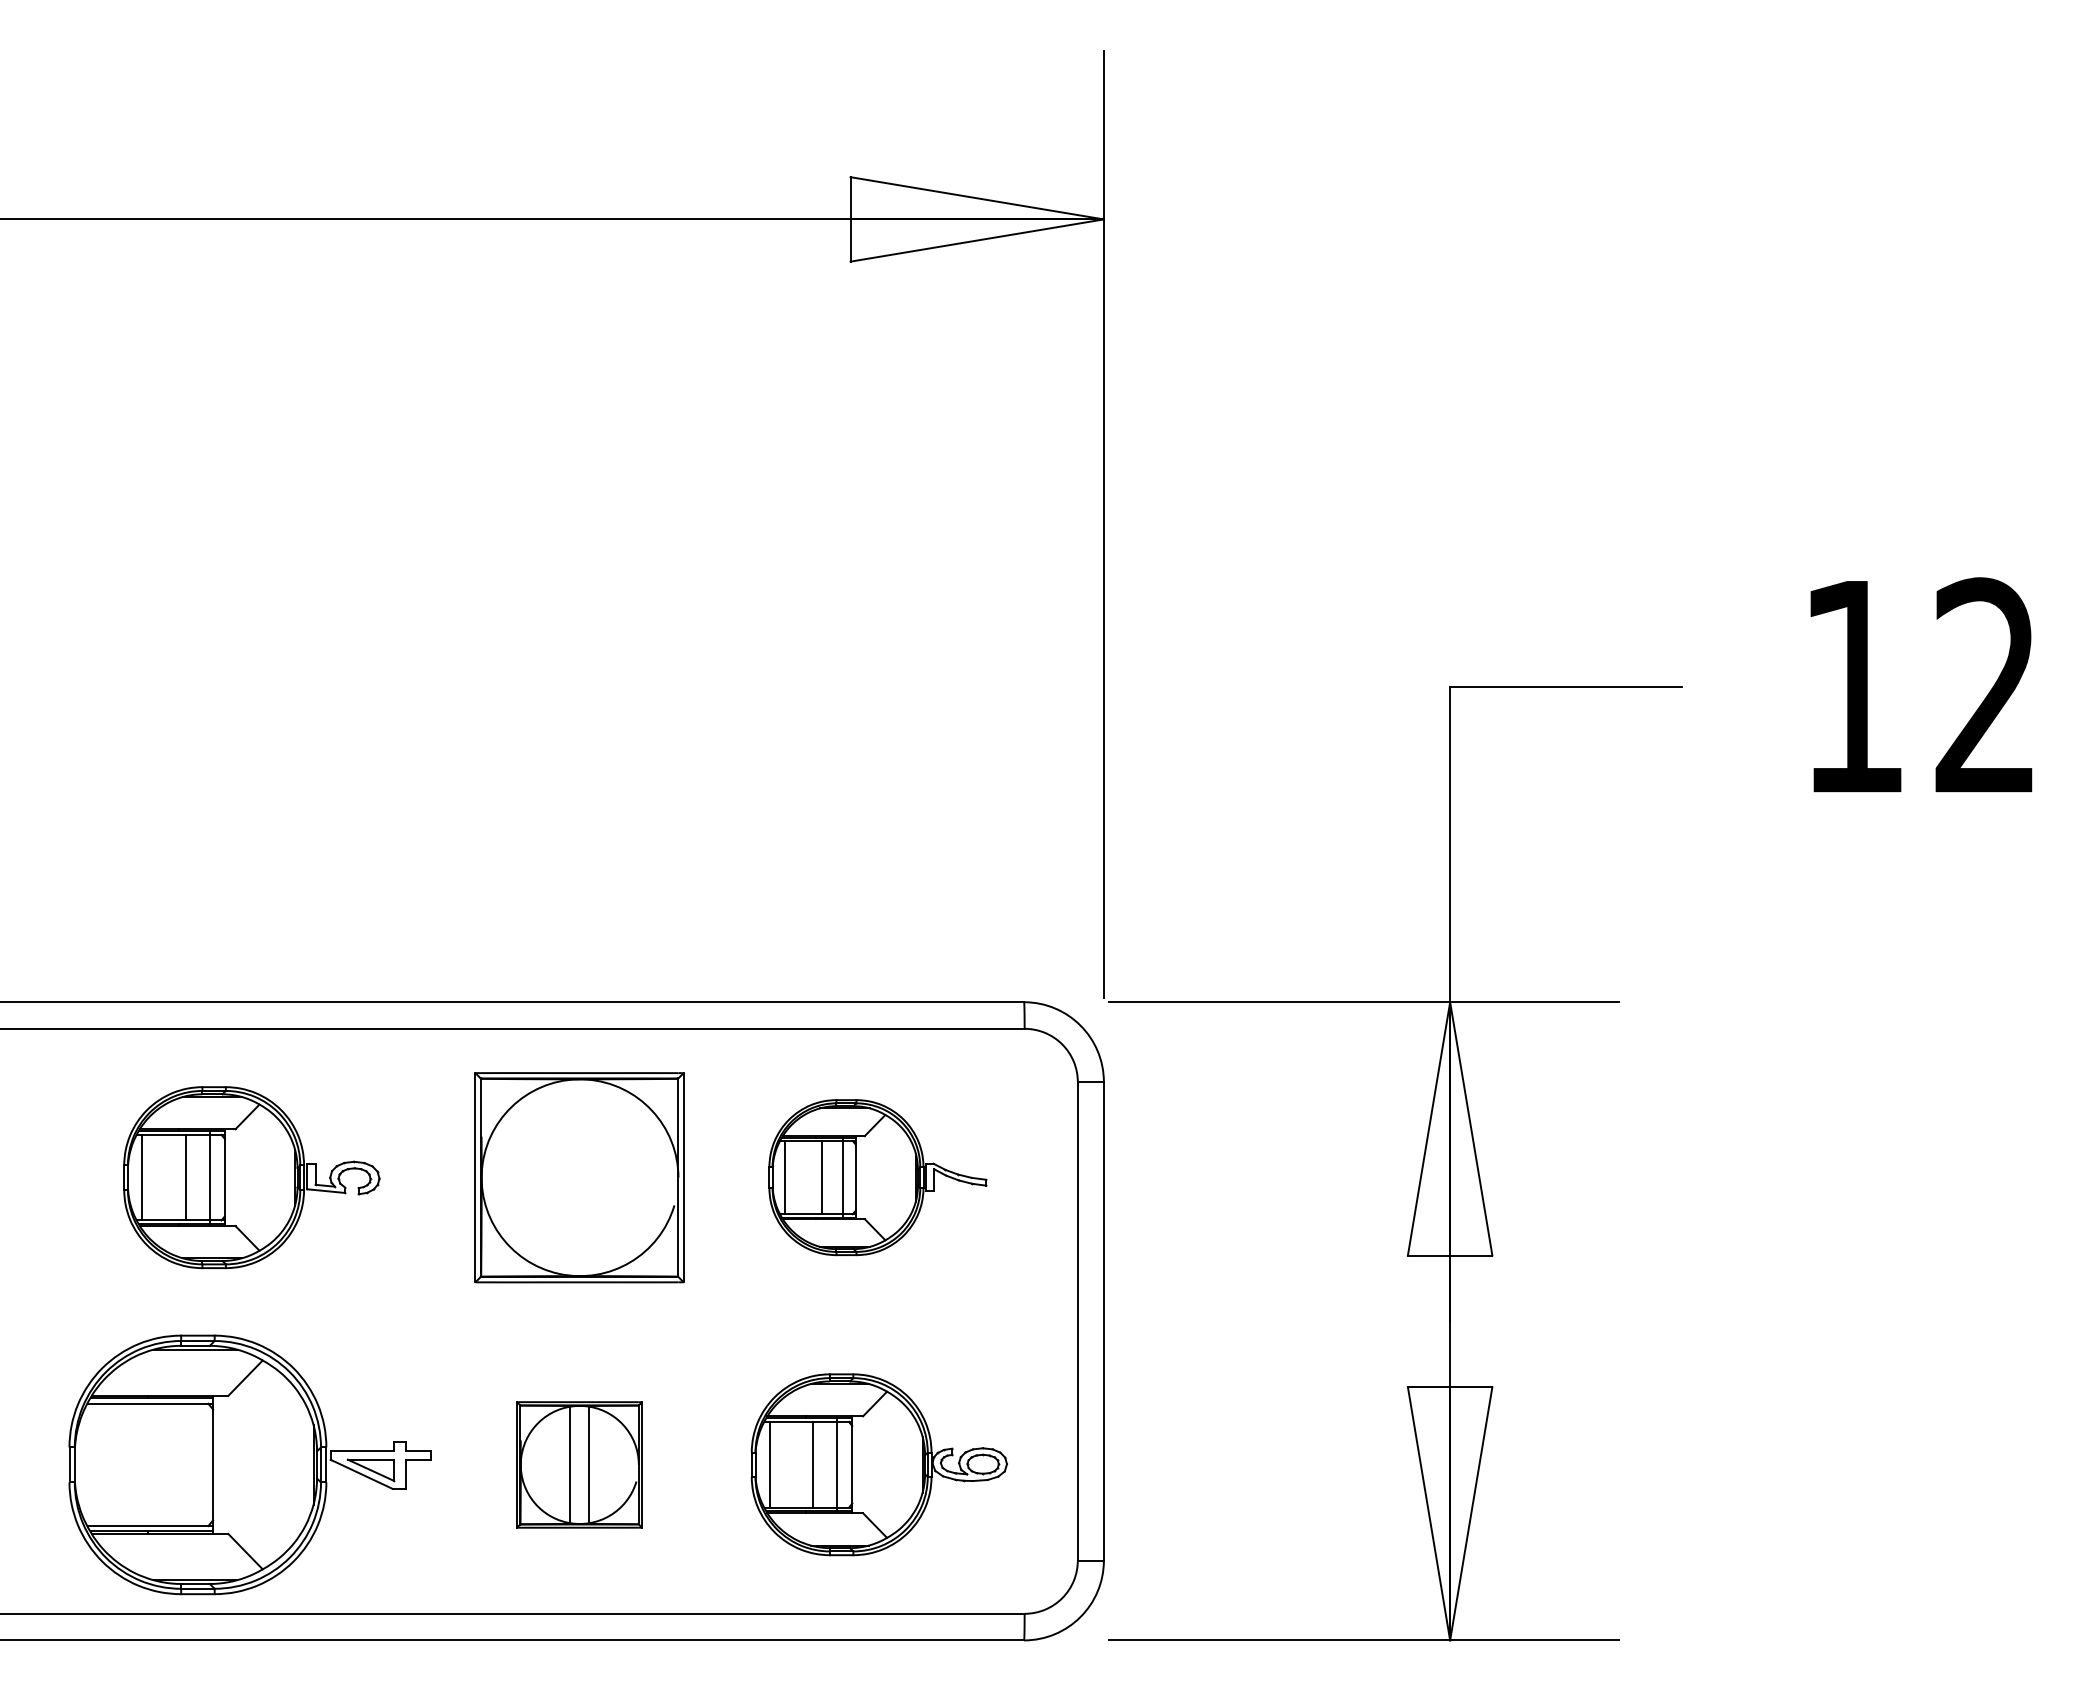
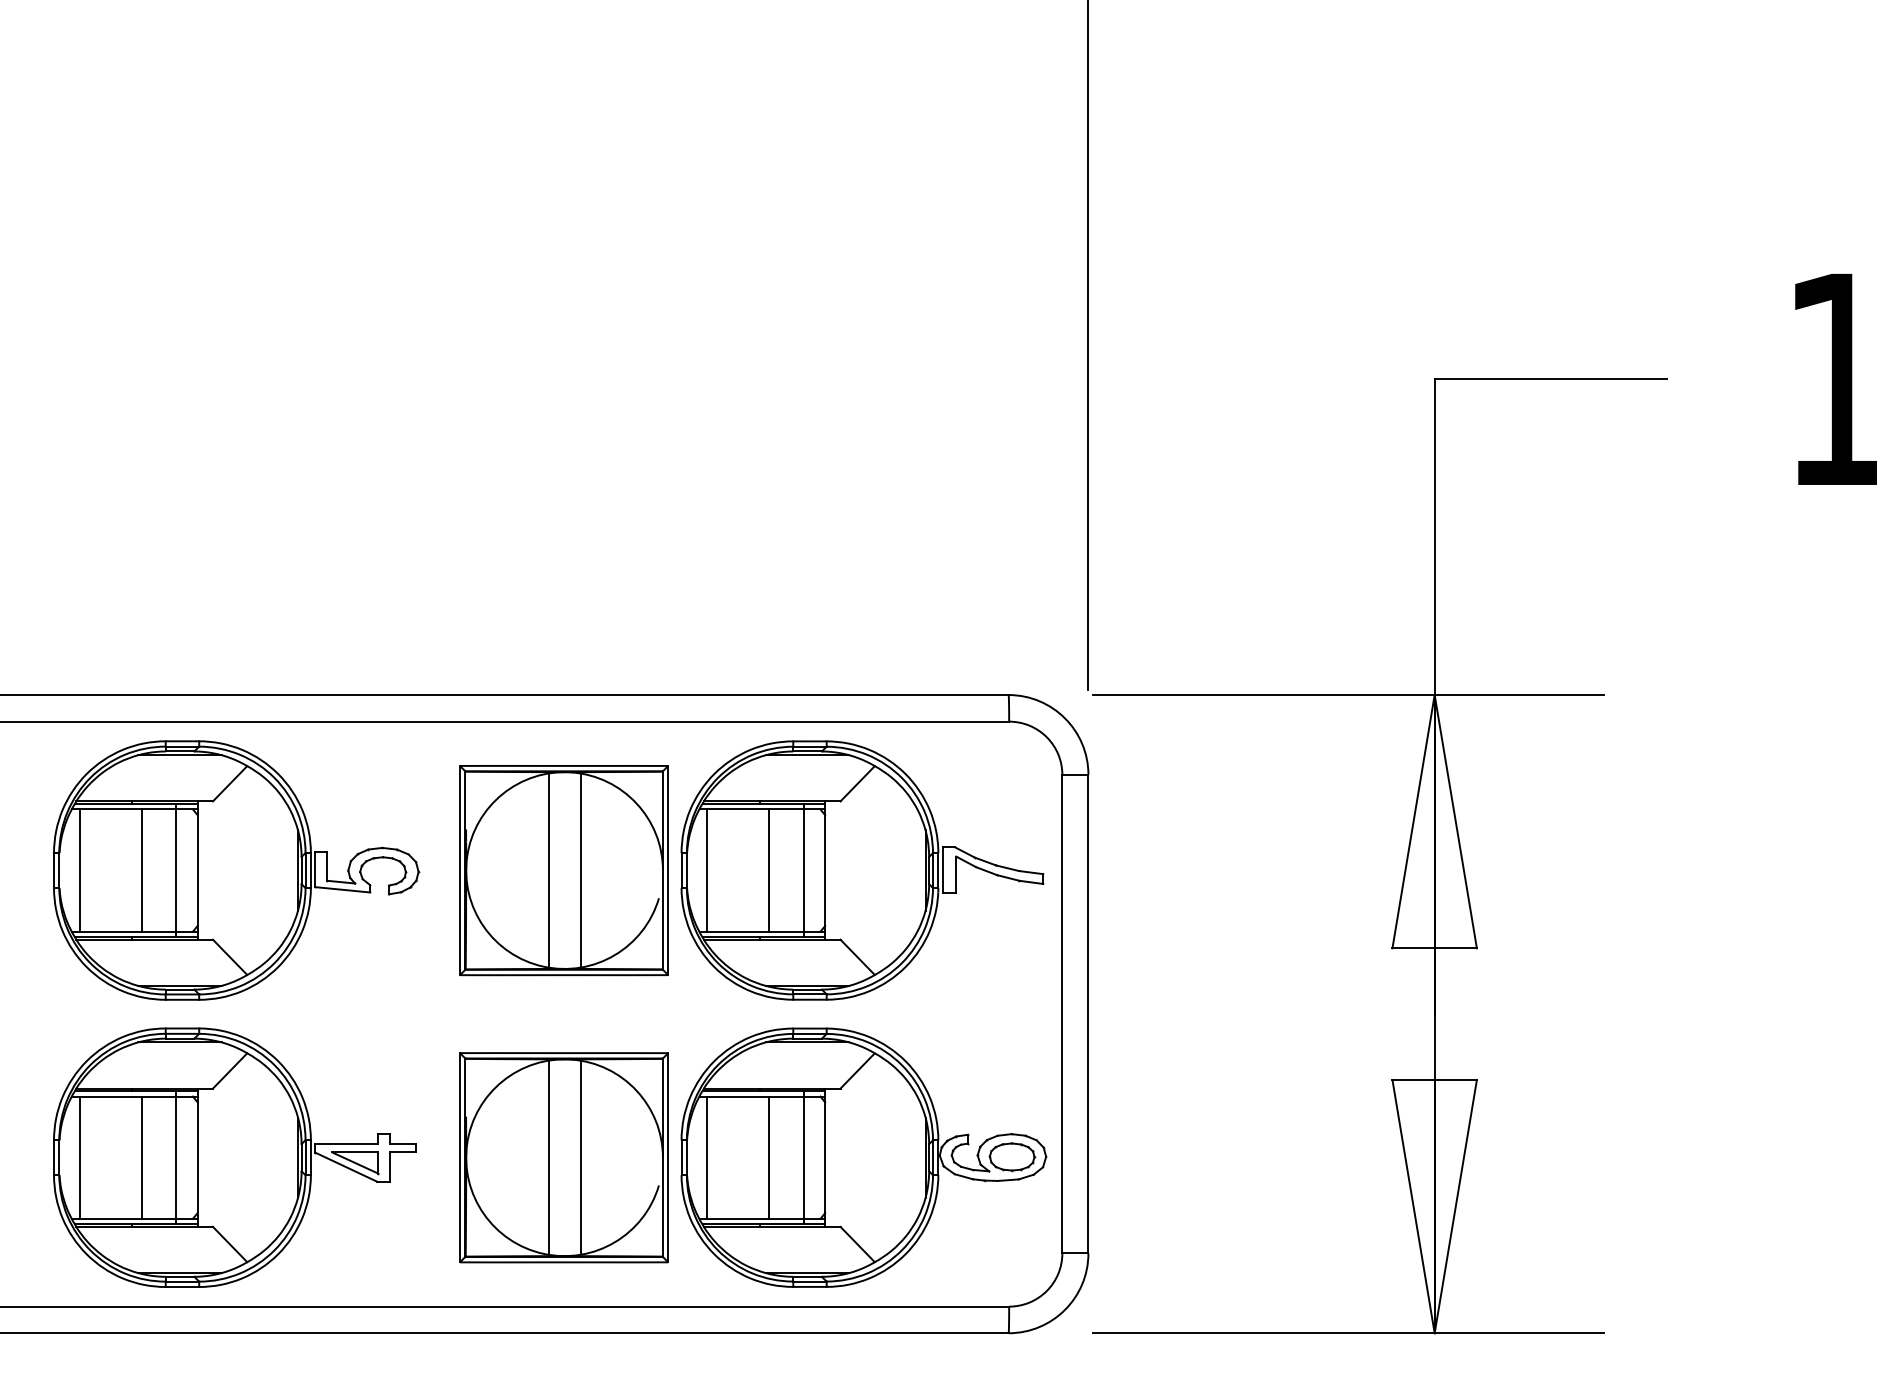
part: (251, 1177) -> (236, 870), size x1.43
line: (564, 1177) -> (549, 870), added
line: (596, 1177) -> (581, 870), added
part: (877, 1177) -> (862, 870), size x1.67
line: (95, 1464) -> (80, 1157), added
line: (157, 1464) -> (142, 1157), added
line: (191, 1464) -> (176, 1157), added
part: (579, 1464) -> (564, 1157), size x1.67
part: (879, 1464) -> (864, 1157), size x1.43

